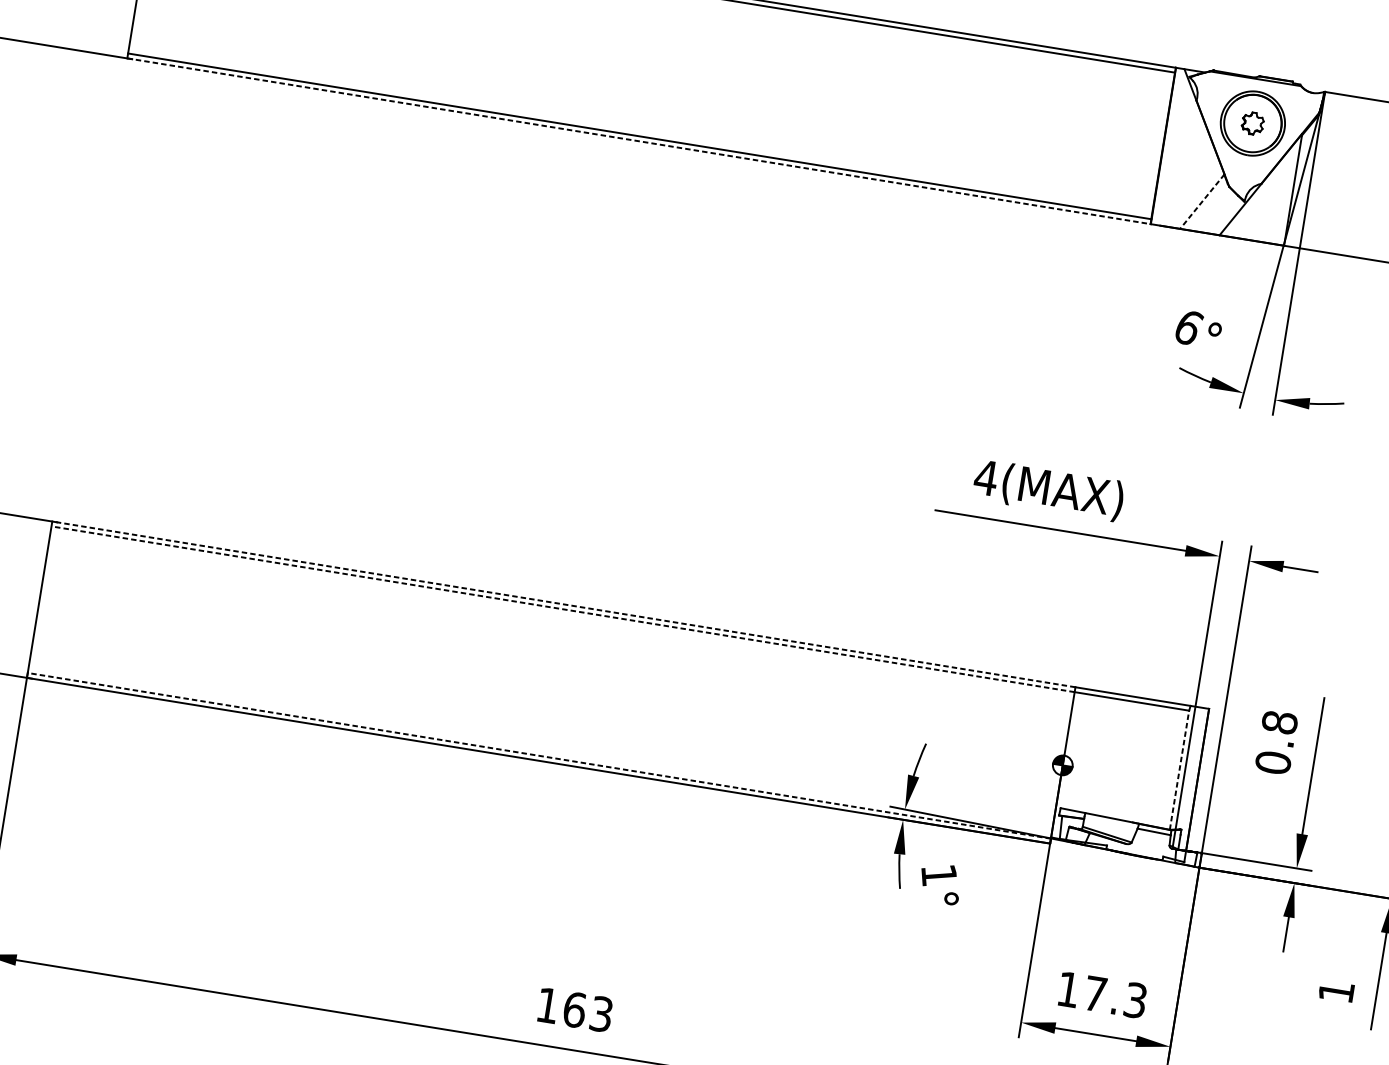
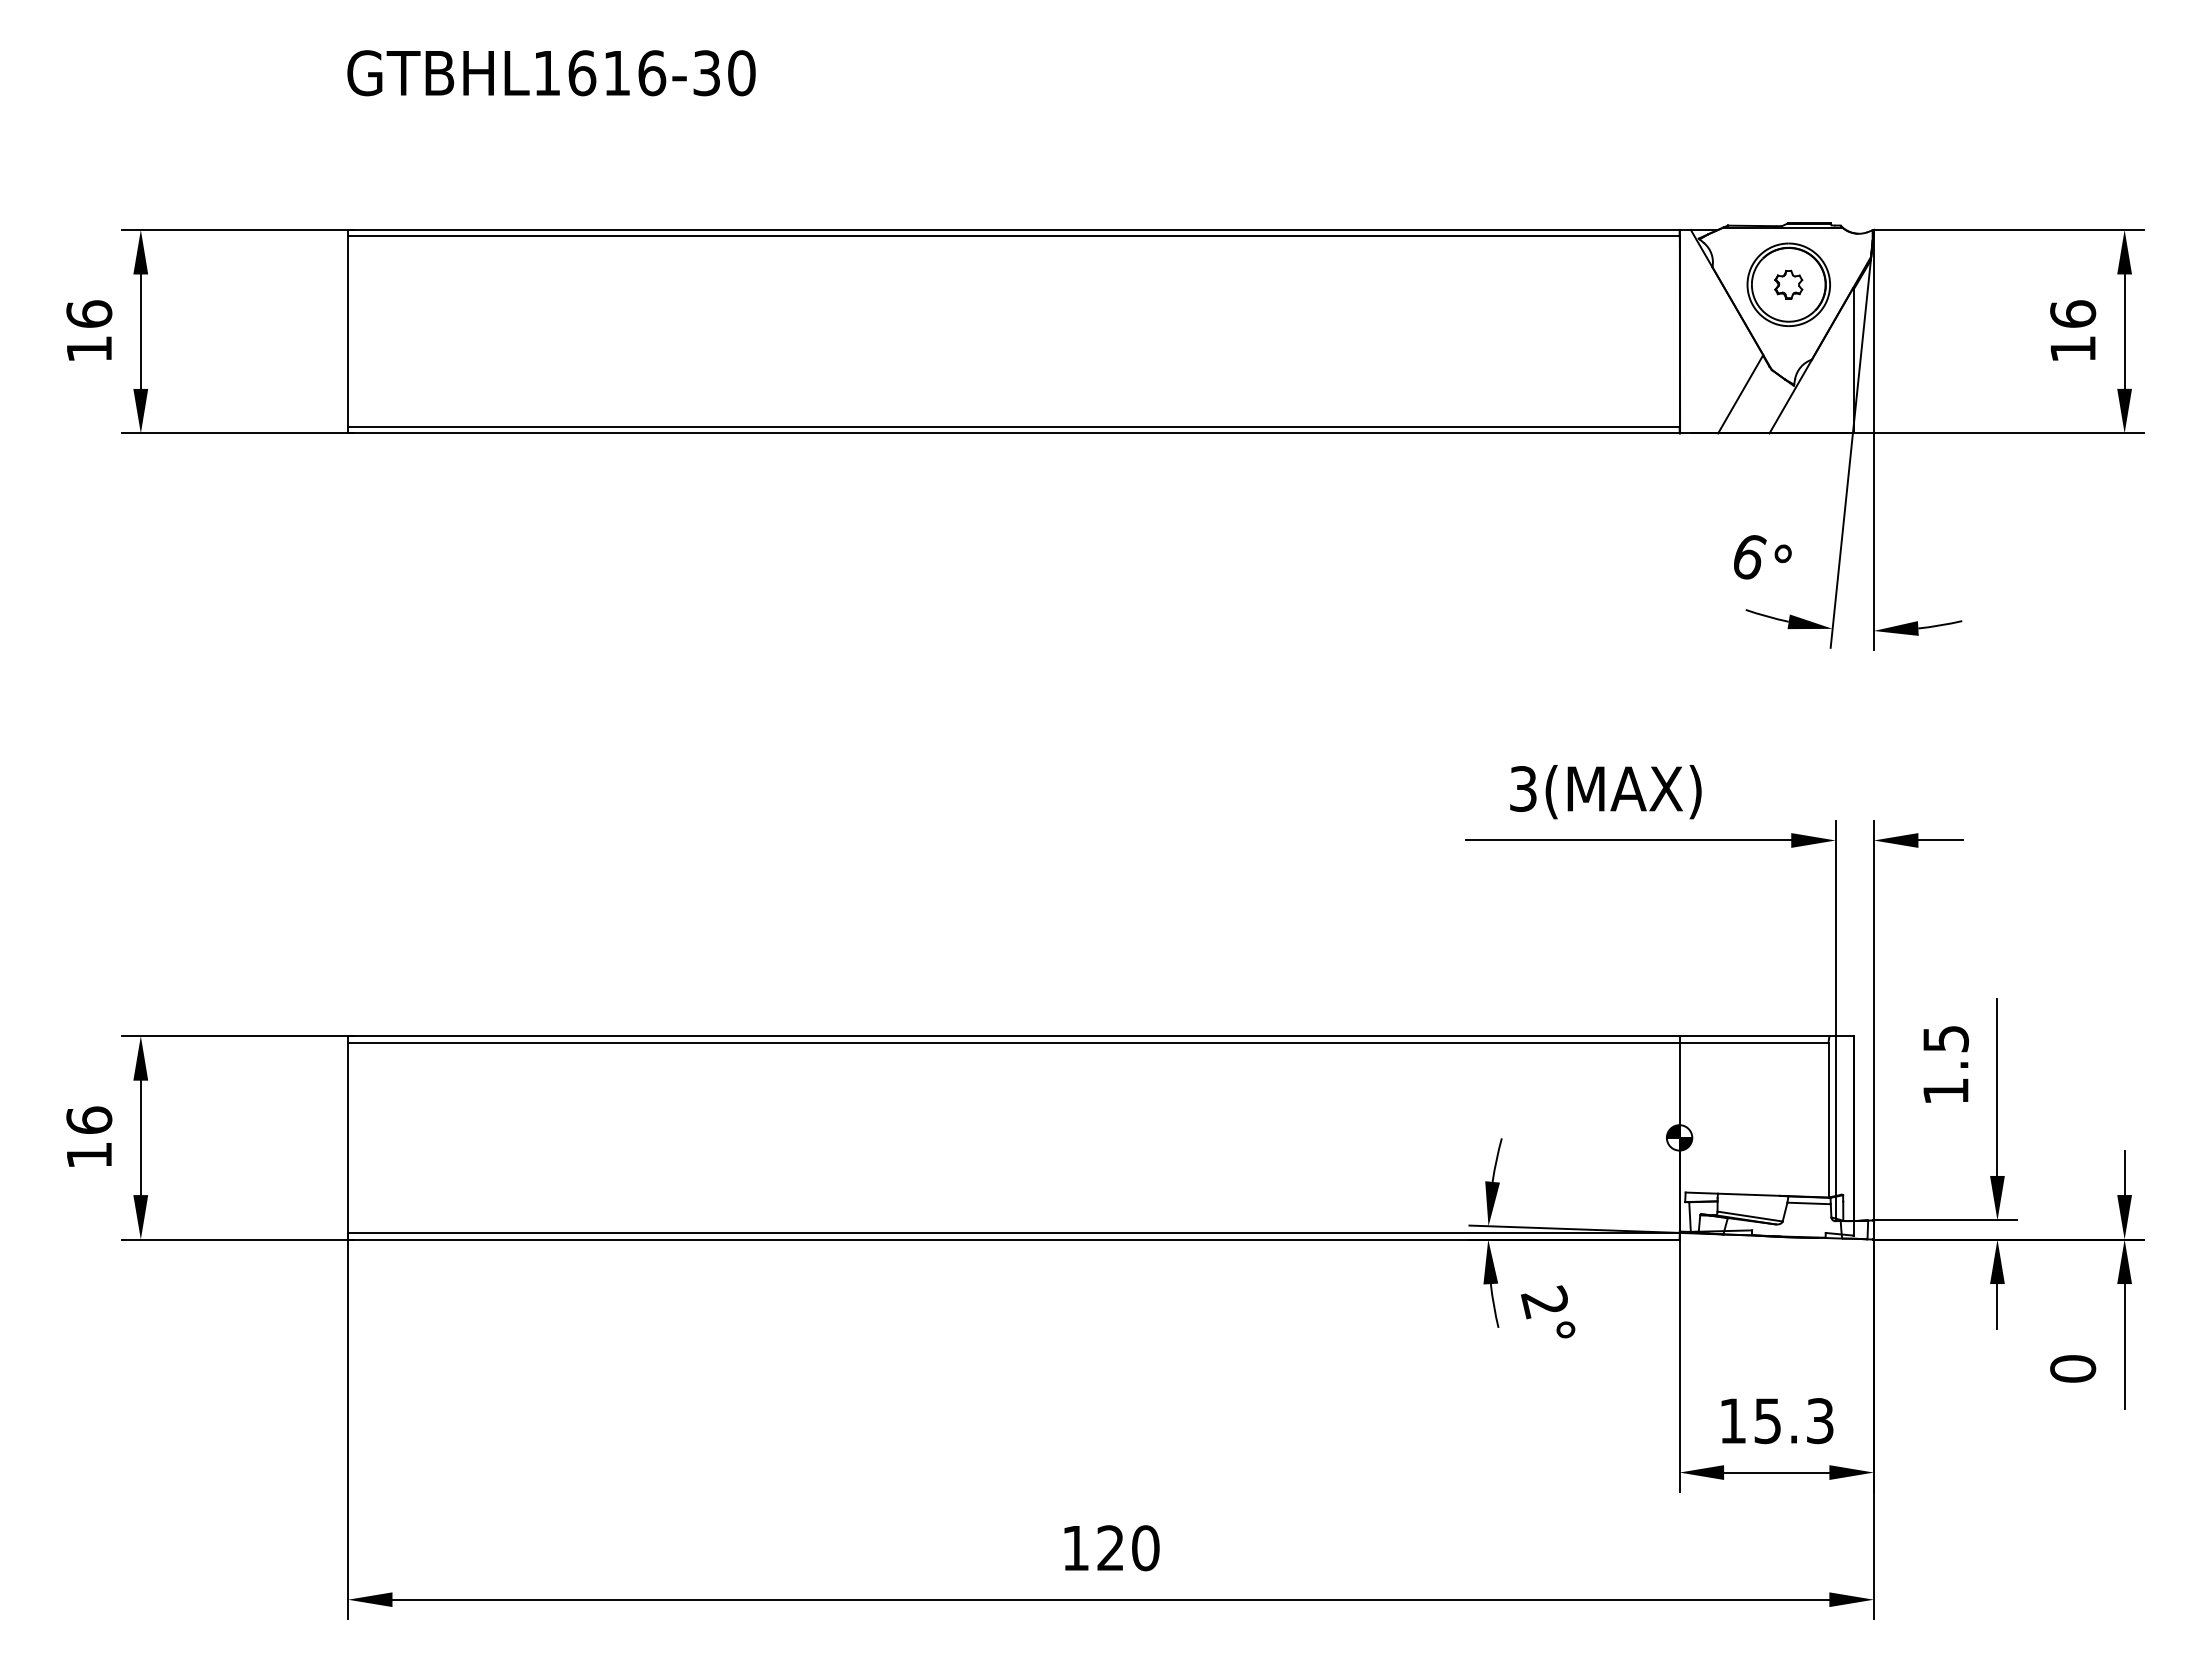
line: (638, 141) -> (1013, 433), dashed -> solid
line: (1202, 201) -> (1740, 394), dashed -> solid
text: (985, 477) -> (1522, 788), 4(MAX) -> 3(MAX)
line: (563, 604) -> (1013, 1036), dashed -> solid
line: (562, 609) -> (1013, 1042), dashed -> solid
text: (1276, 742) -> (1945, 1065), 0.8 -> 1.5
line: (539, 755) -> (1013, 1233), dashed -> solid
line: (1179, 770) -> (1828, 1120), dashed -> solid
text: (938, 875) -> (1544, 1302), 1° -> 2°
text: (1336, 991) -> (2073, 1368), 1 -> 0
text: (1095, 994) -> (1767, 1421), 17.3 -> 15.3
text: (588, 1012) -> (1128, 1548), 163 -> 120

